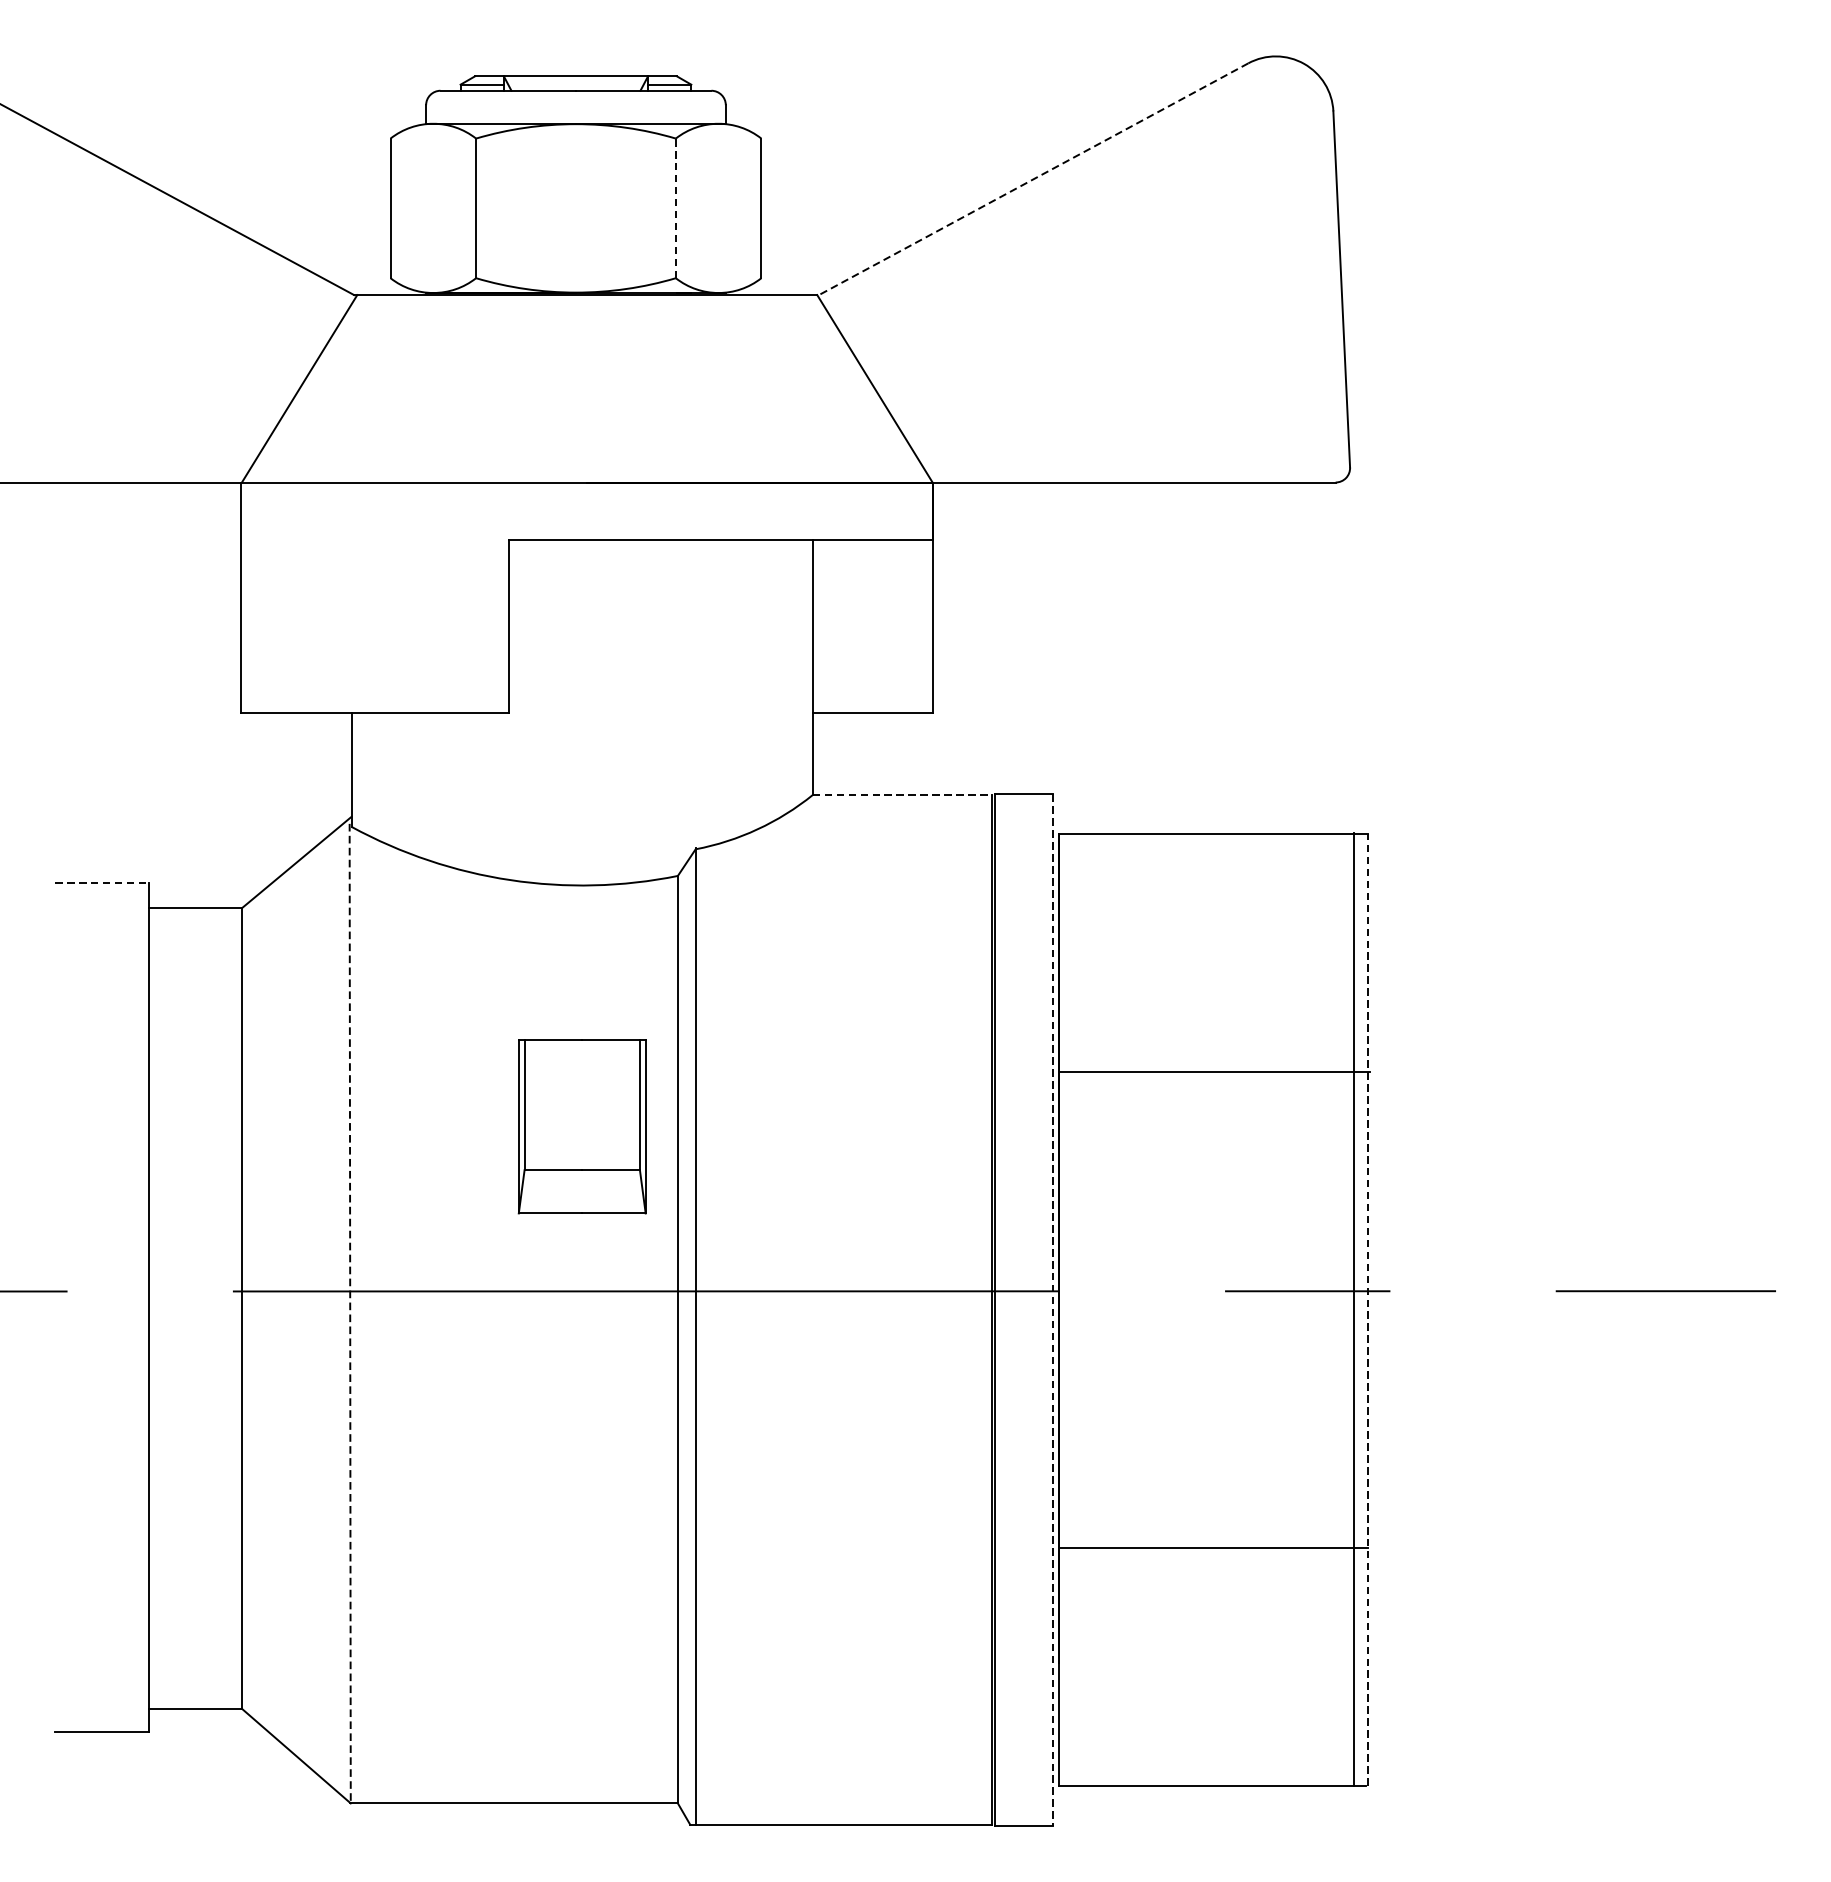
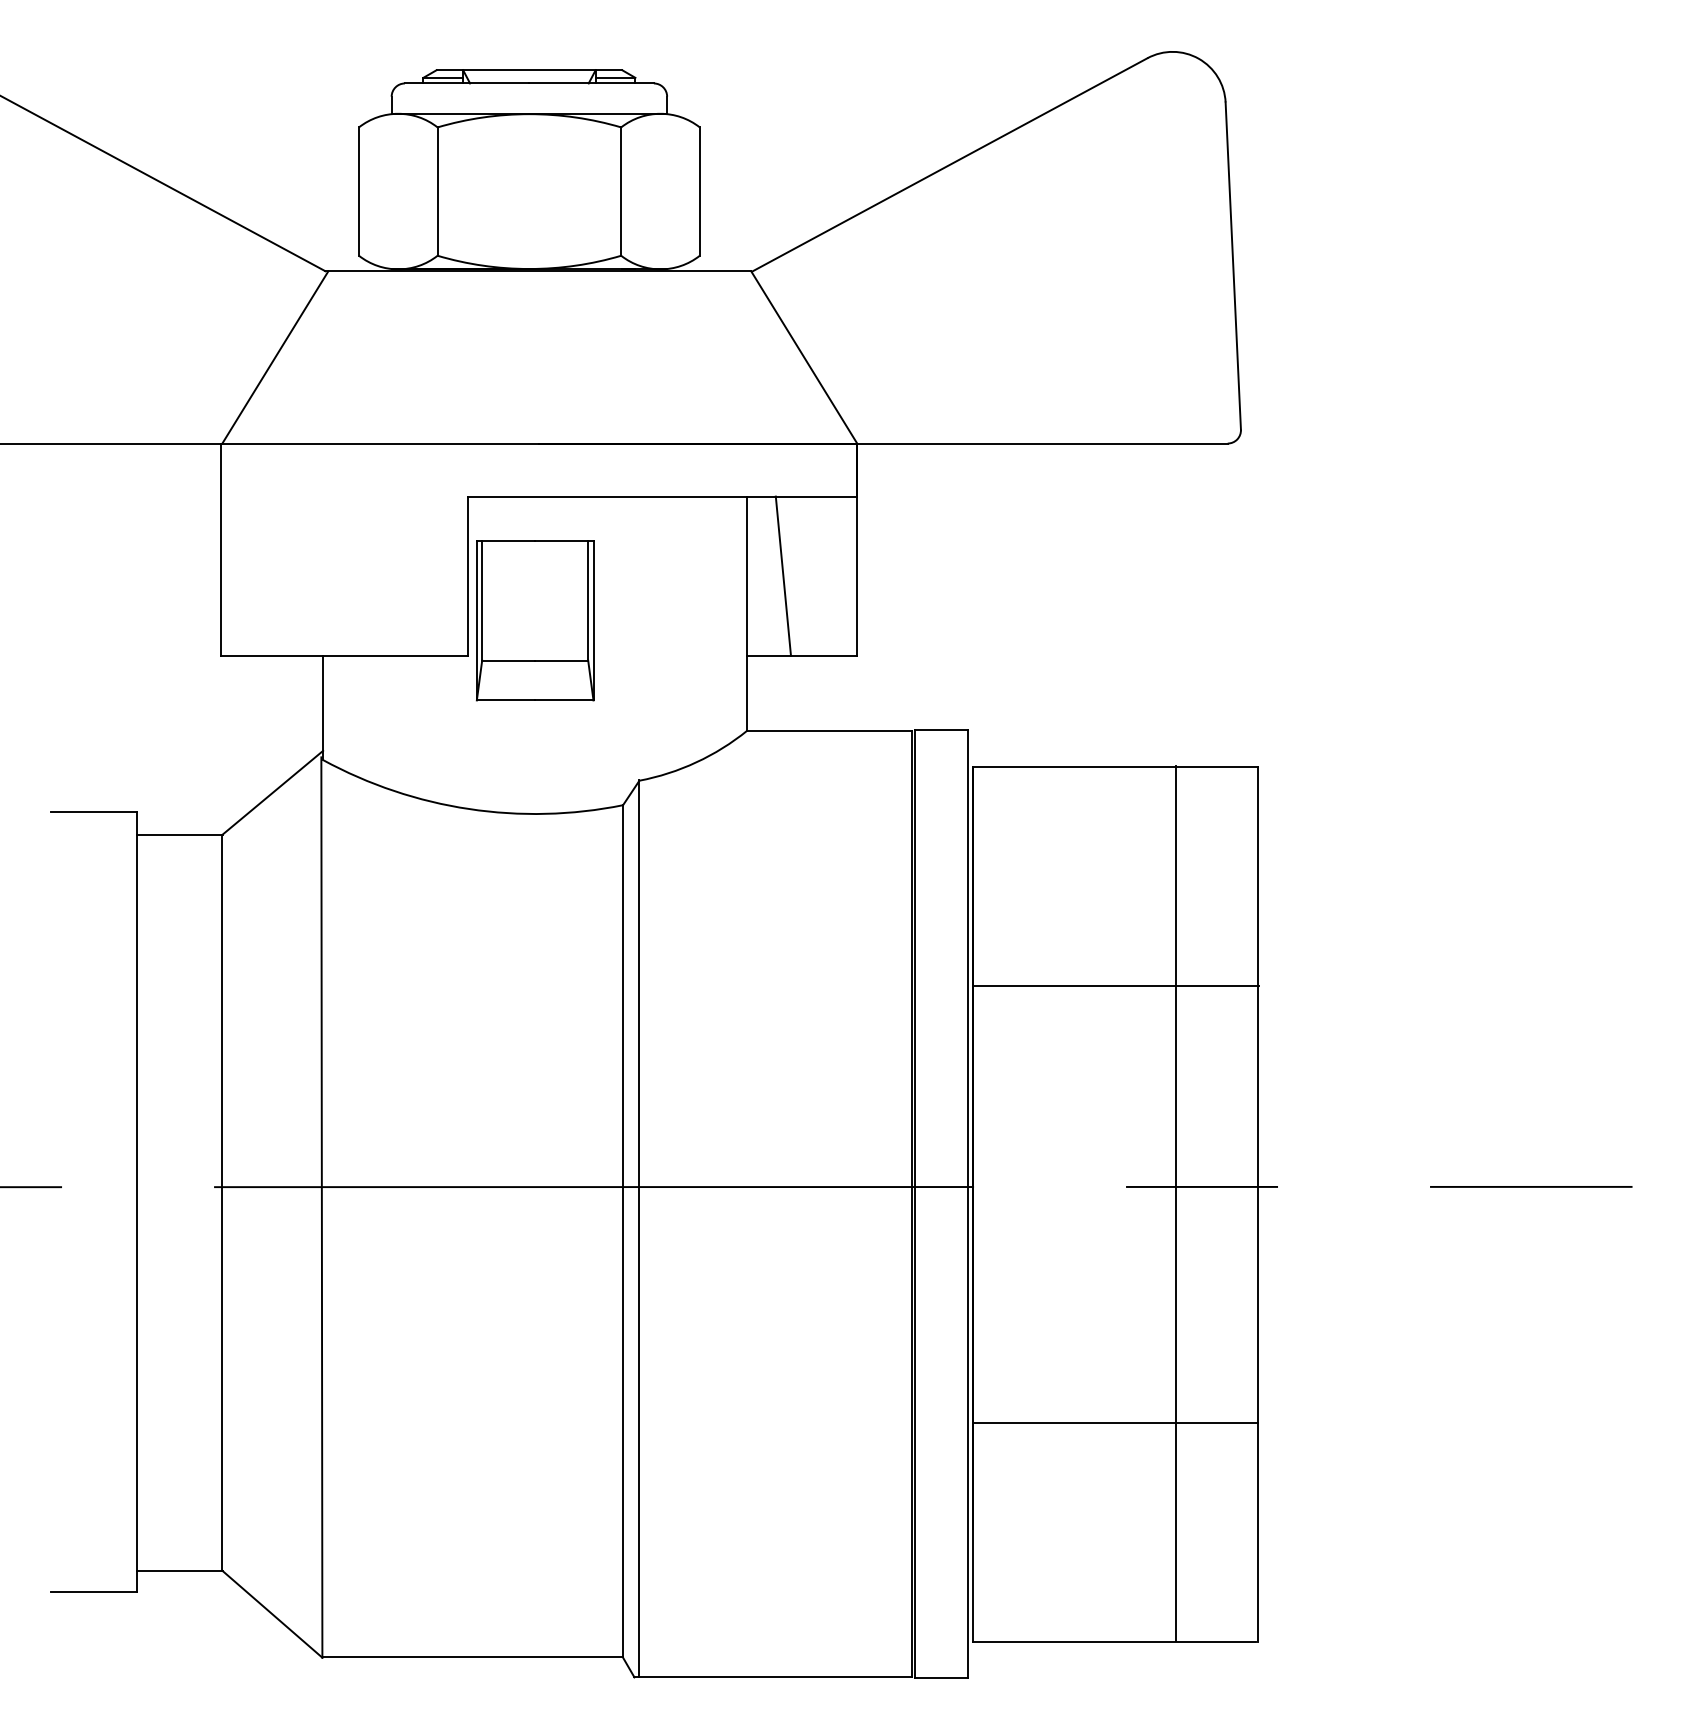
line: (1032, 180) -> (949, 165), dashed -> solid
line: (676, 208) -> (621, 191), dashed -> solid
line: (851, 626) -> (782, 575), added
line: (902, 794) -> (829, 730), dashed -> solid
line: (102, 883) -> (94, 812), dashed -> solid
part: (582, 1126) -> (535, 620), moved
line: (1353, 1309) -> (1176, 1203), moved
line: (1368, 1309) -> (1257, 1203), dashed -> solid
line: (1052, 1310) -> (967, 1204), dashed -> solid
line: (349, 1314) -> (321, 1208), dashed -> solid

